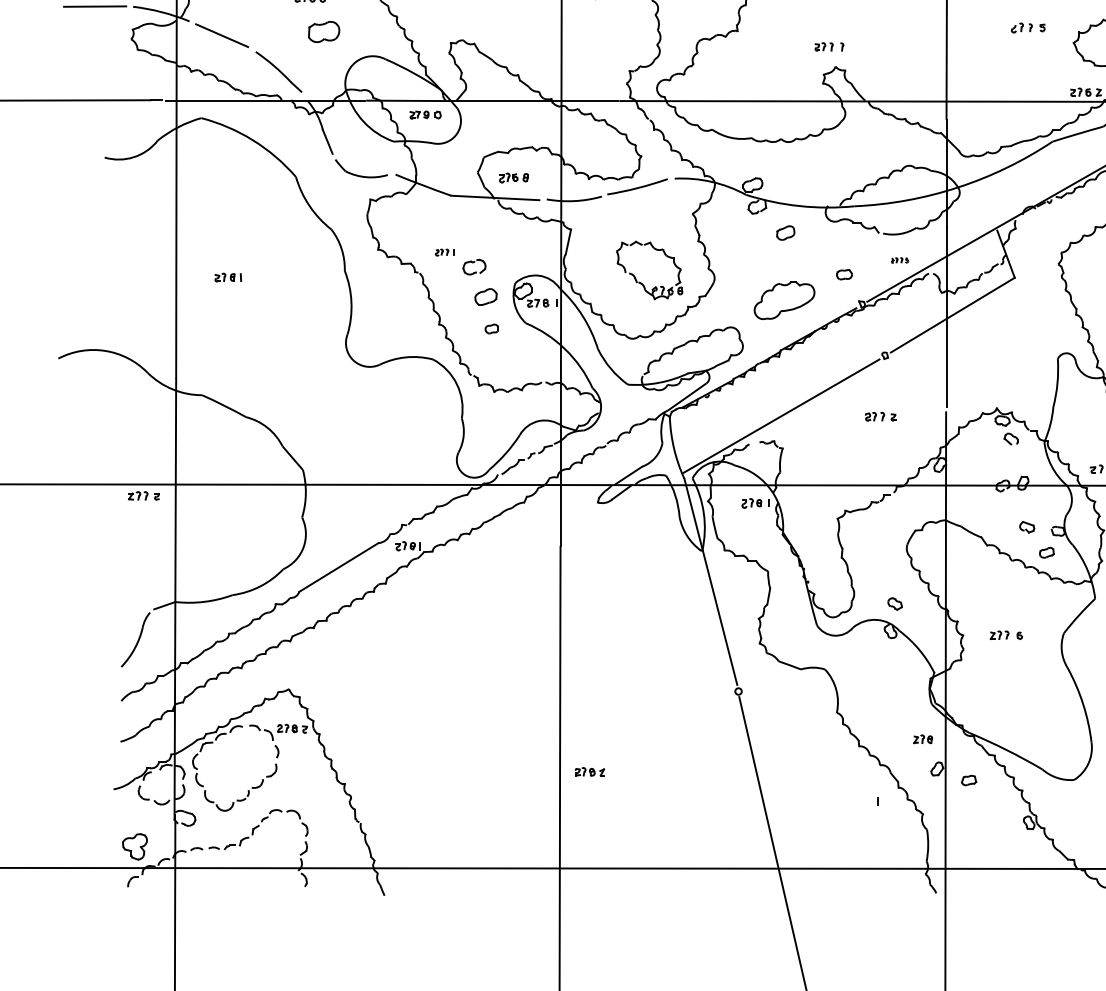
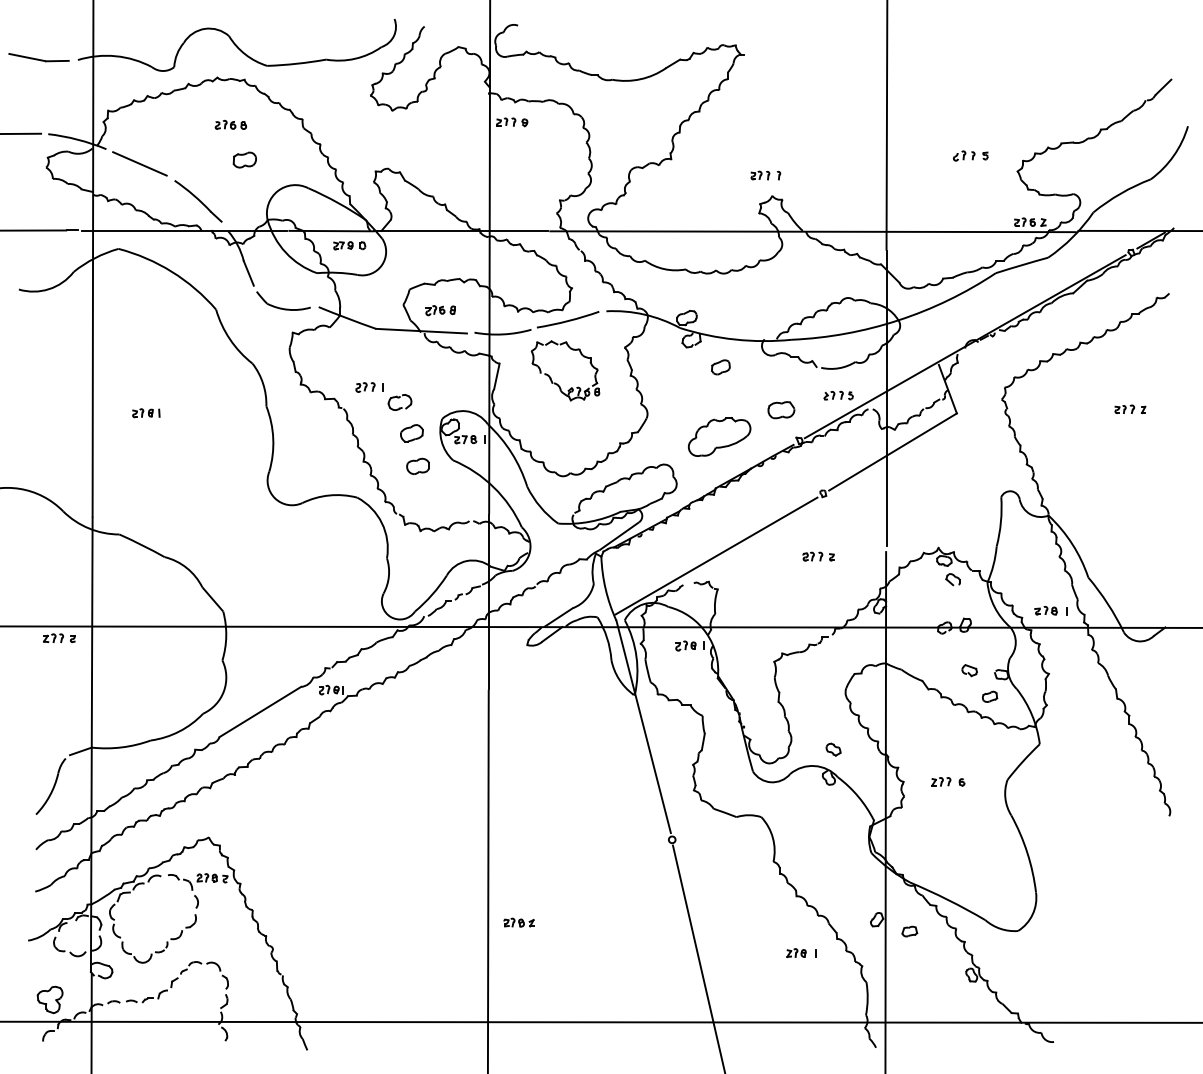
part: (323, 31) -> (244, 159), size x0.71
part: (444, 252) -> (369, 387), size x1.43
part: (899, 260) -> (838, 395), size x1.67
part: (844, 274) -> (781, 410), size x1.67
part: (641, 282) -> (557, 383), moved
part: (491, 328) -> (417, 465), size x1.67
part: (923, 738) -> (796, 952), moved

